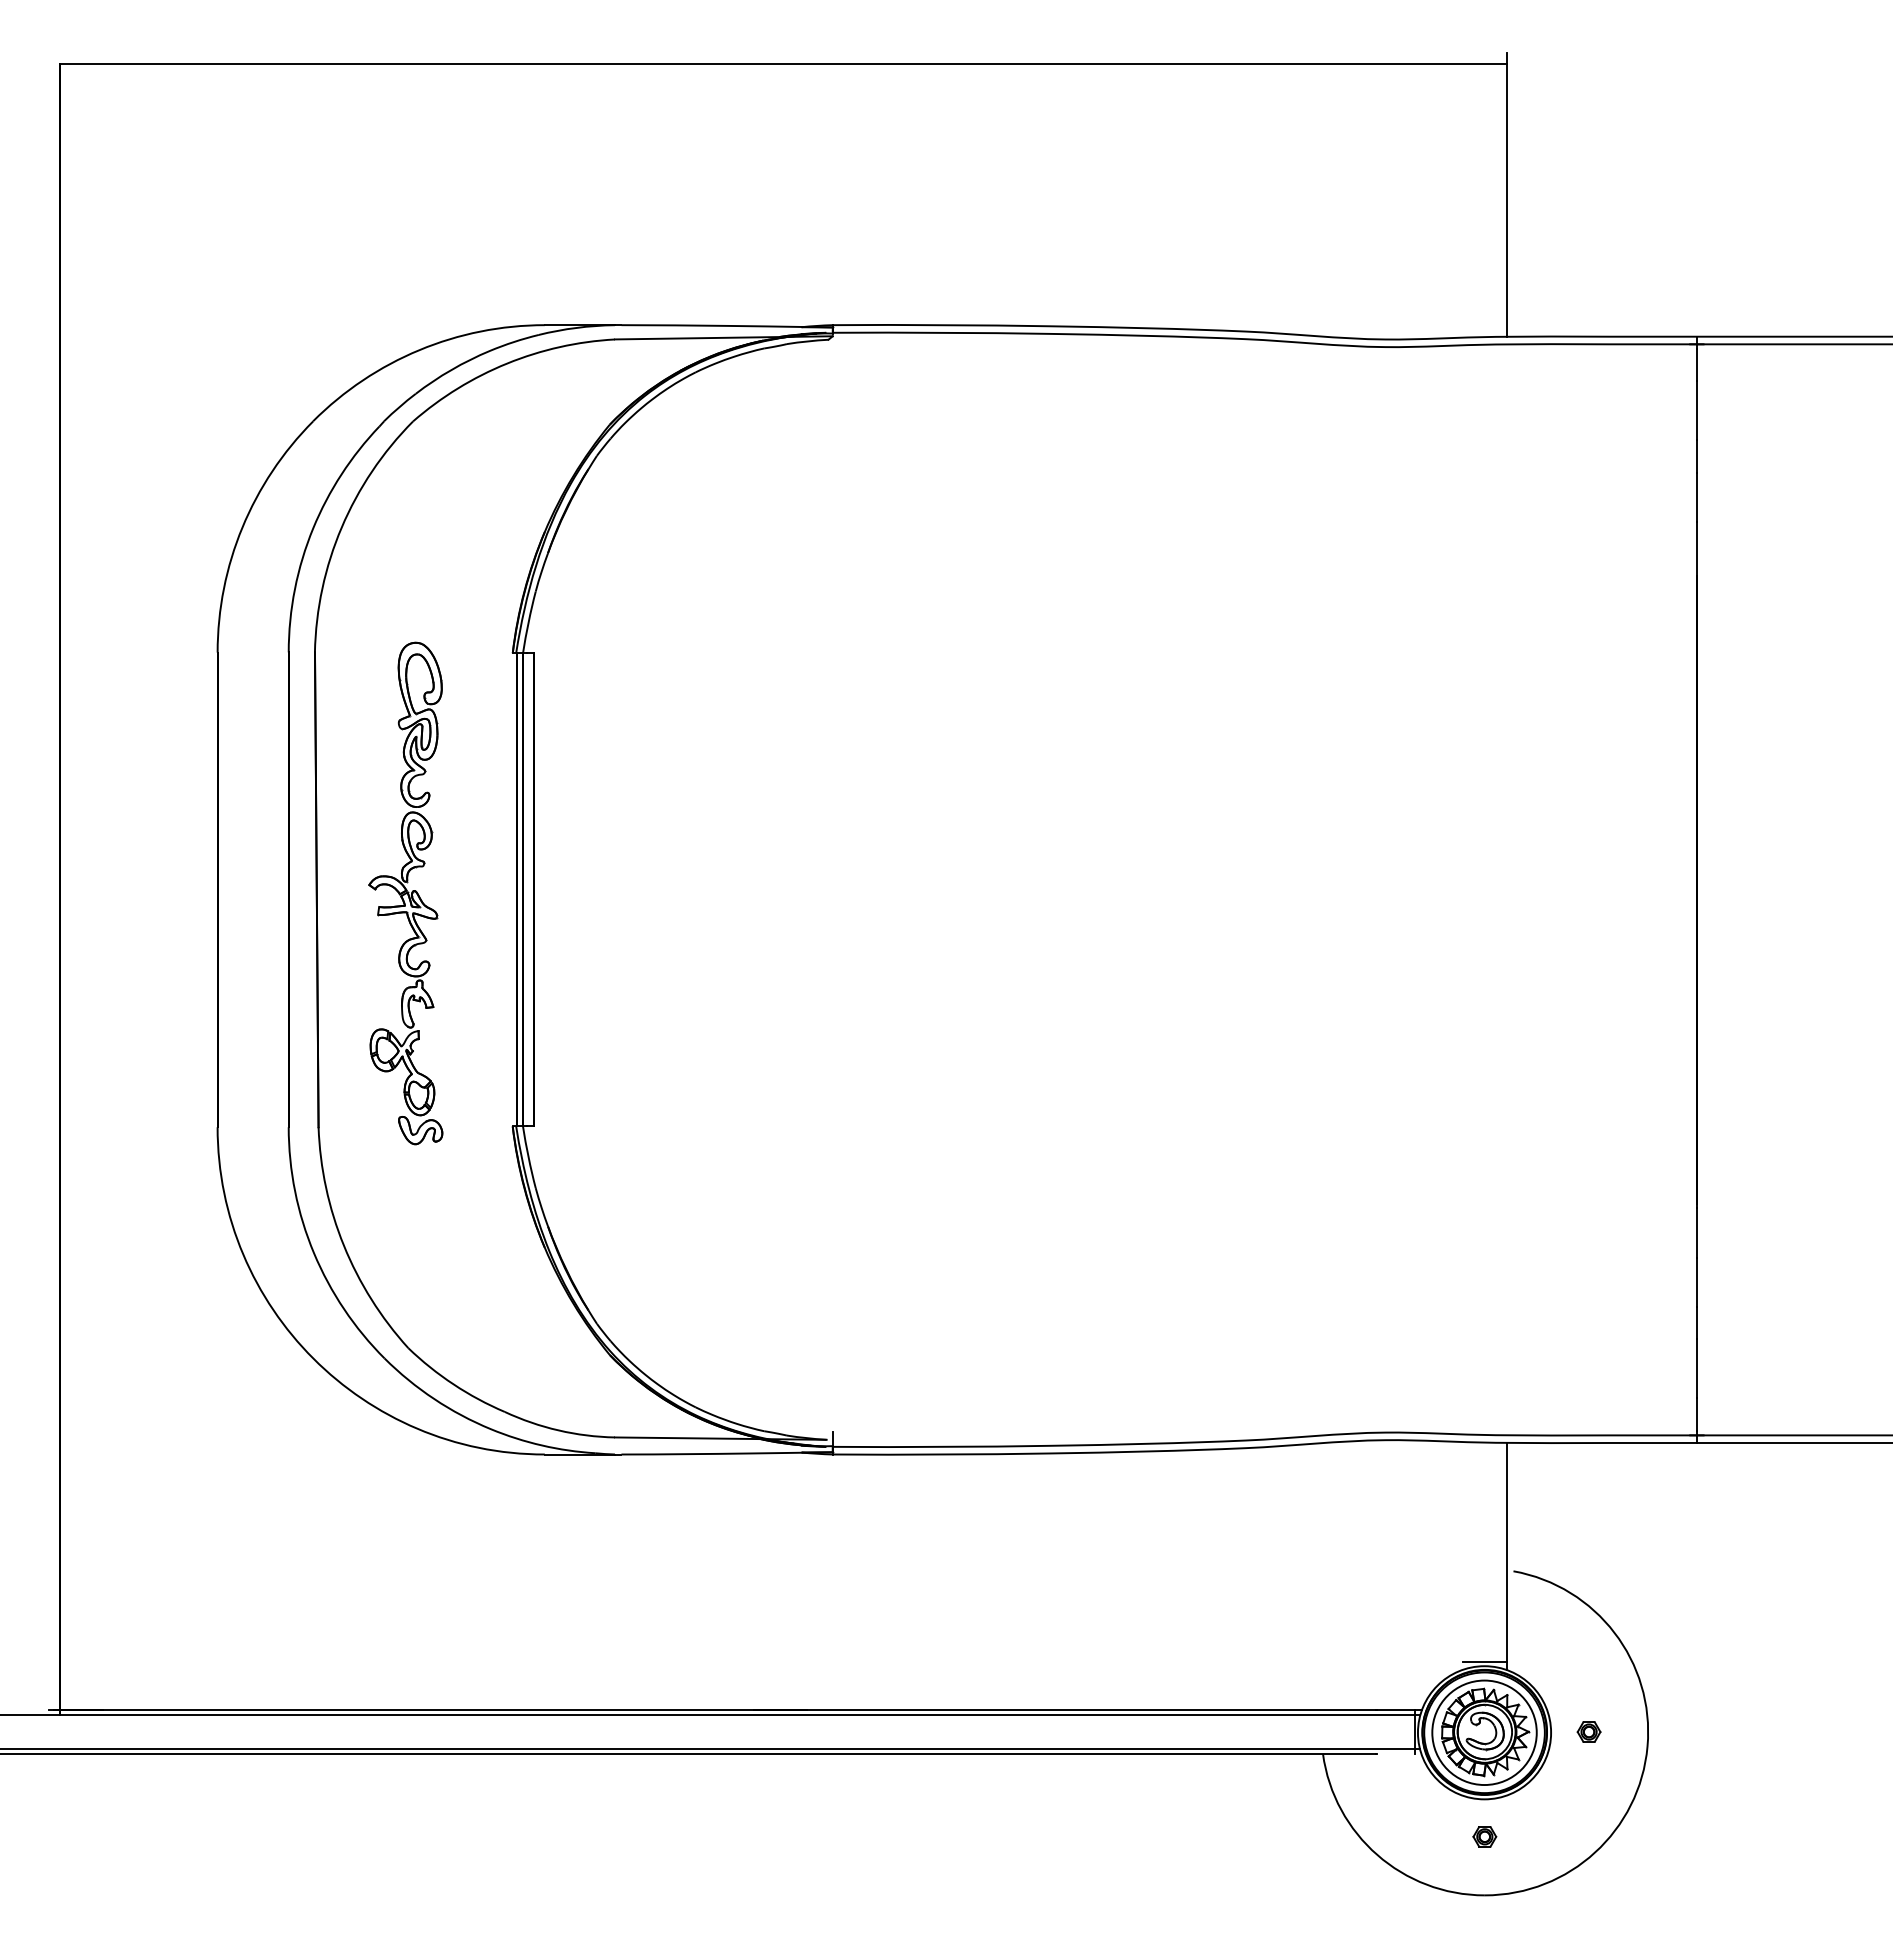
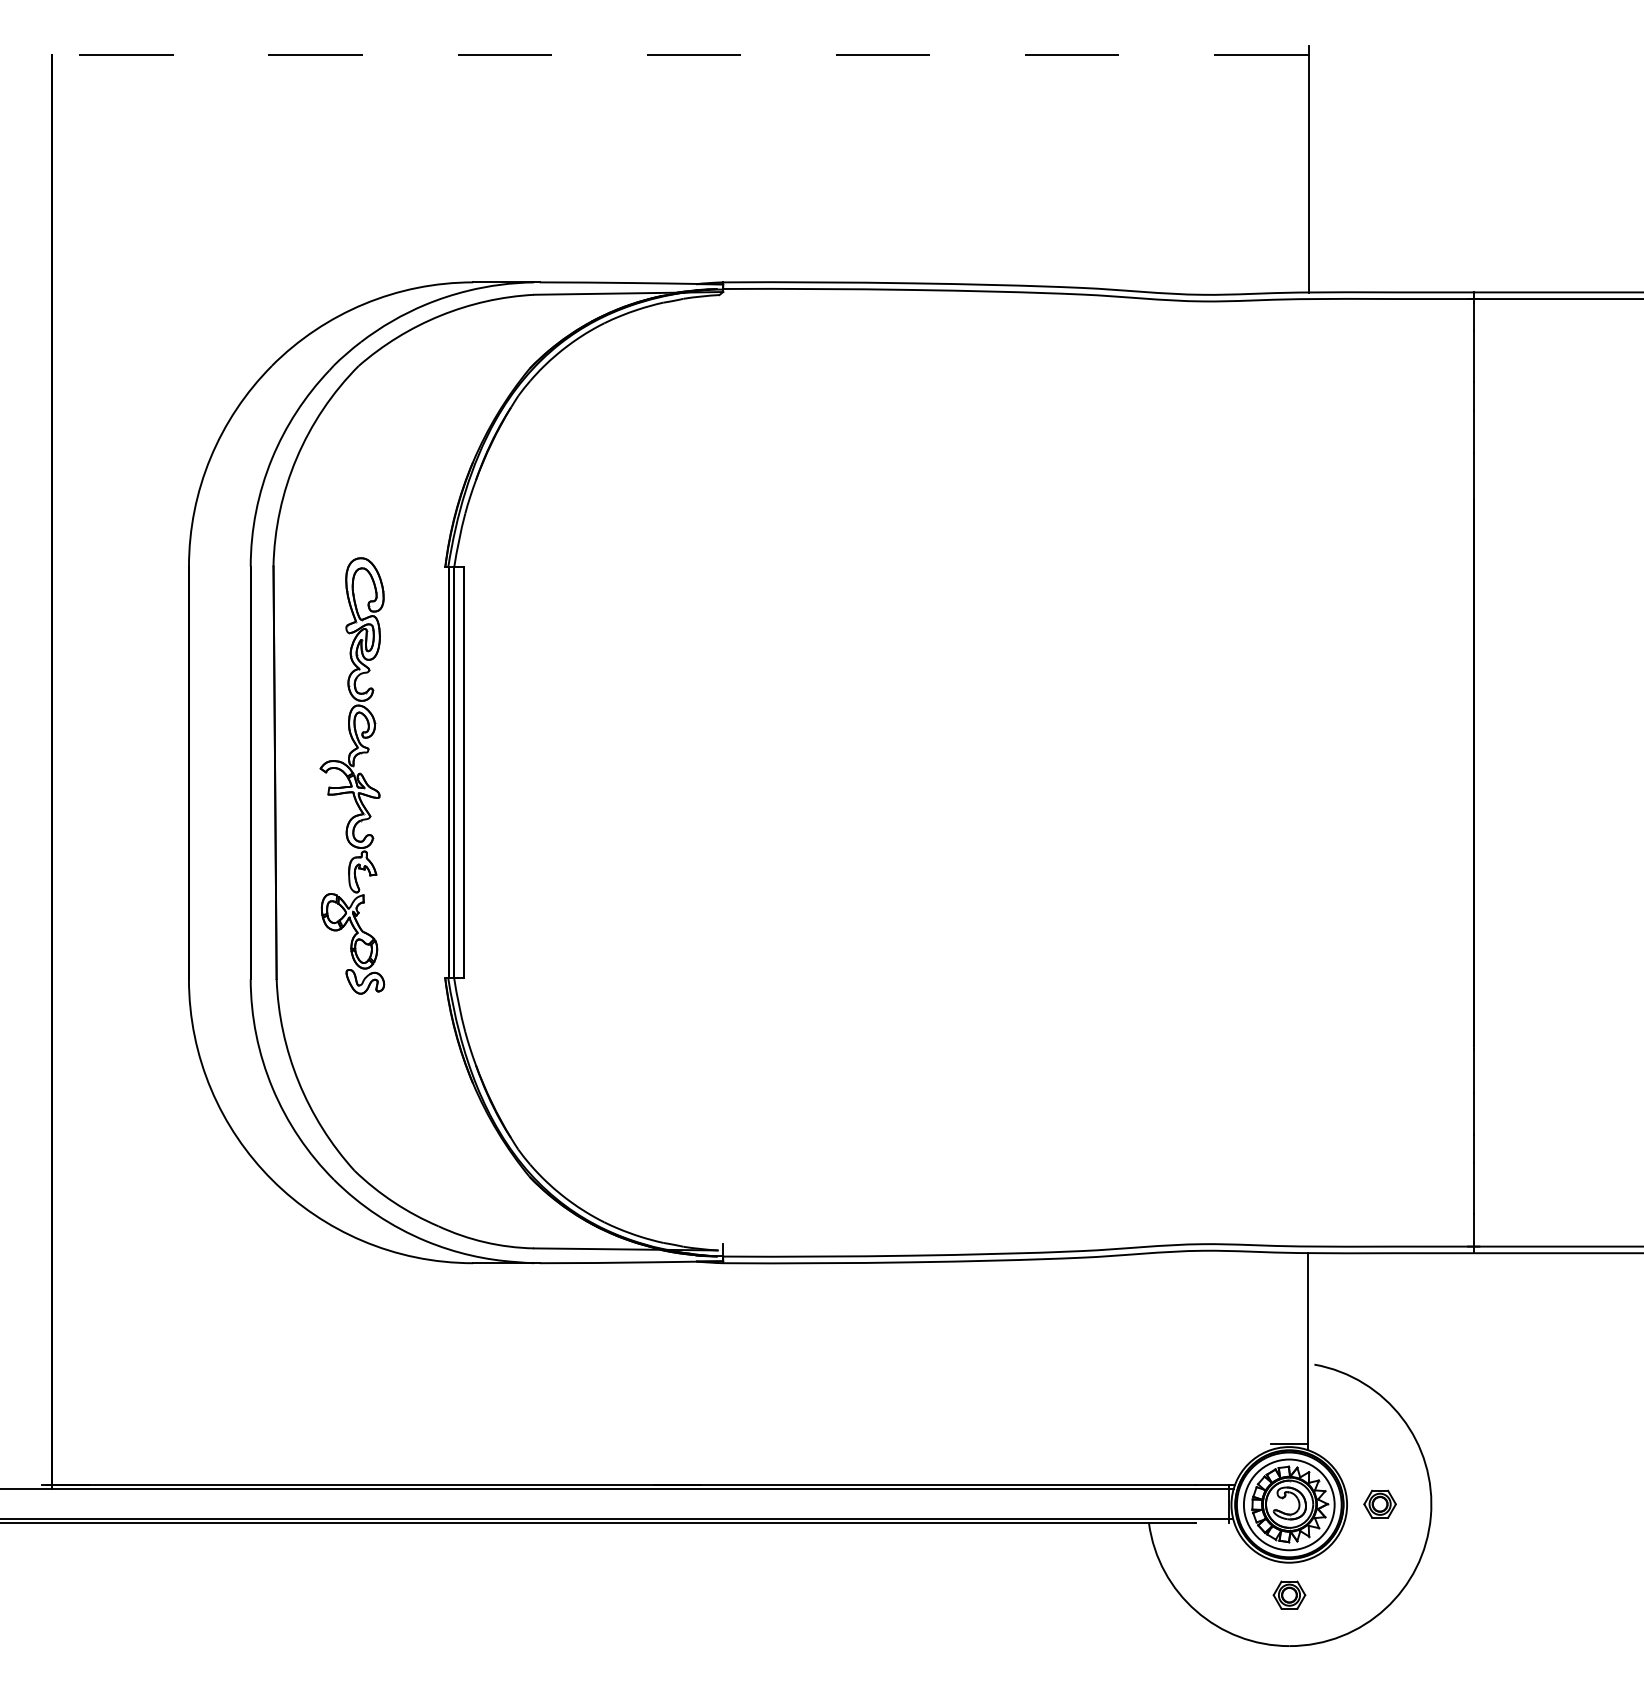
line: (782, 63) -> (679, 55), solid -> dashed
part: (1588, 1731) -> (1379, 1503), size x1.6
part: (1484, 1836) -> (1289, 1594), size x1.6

